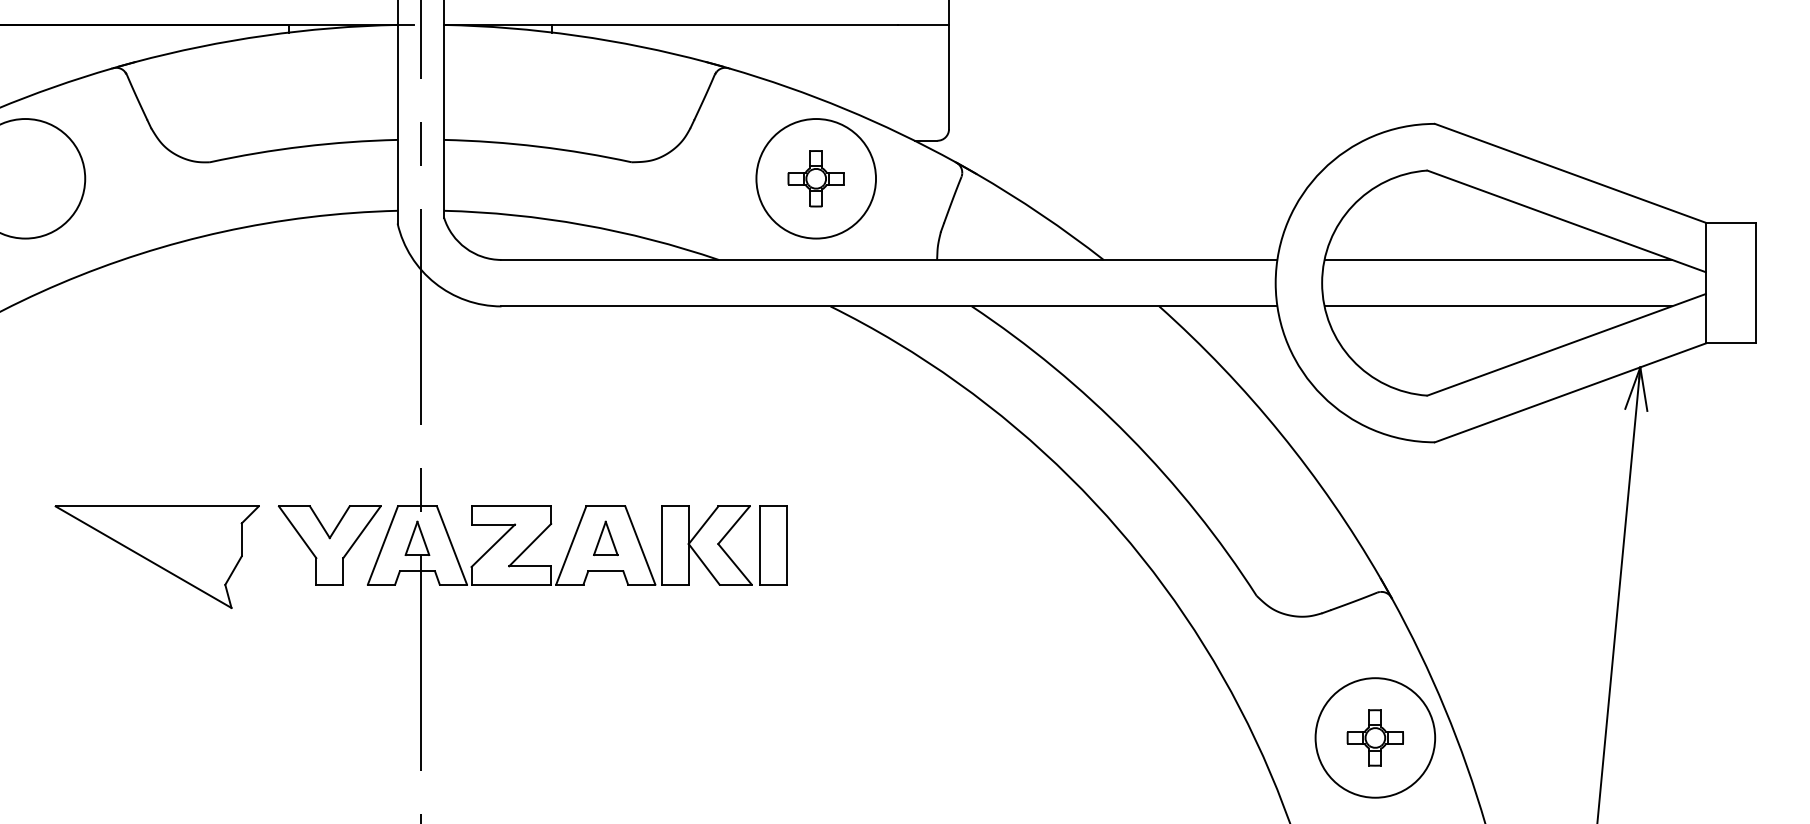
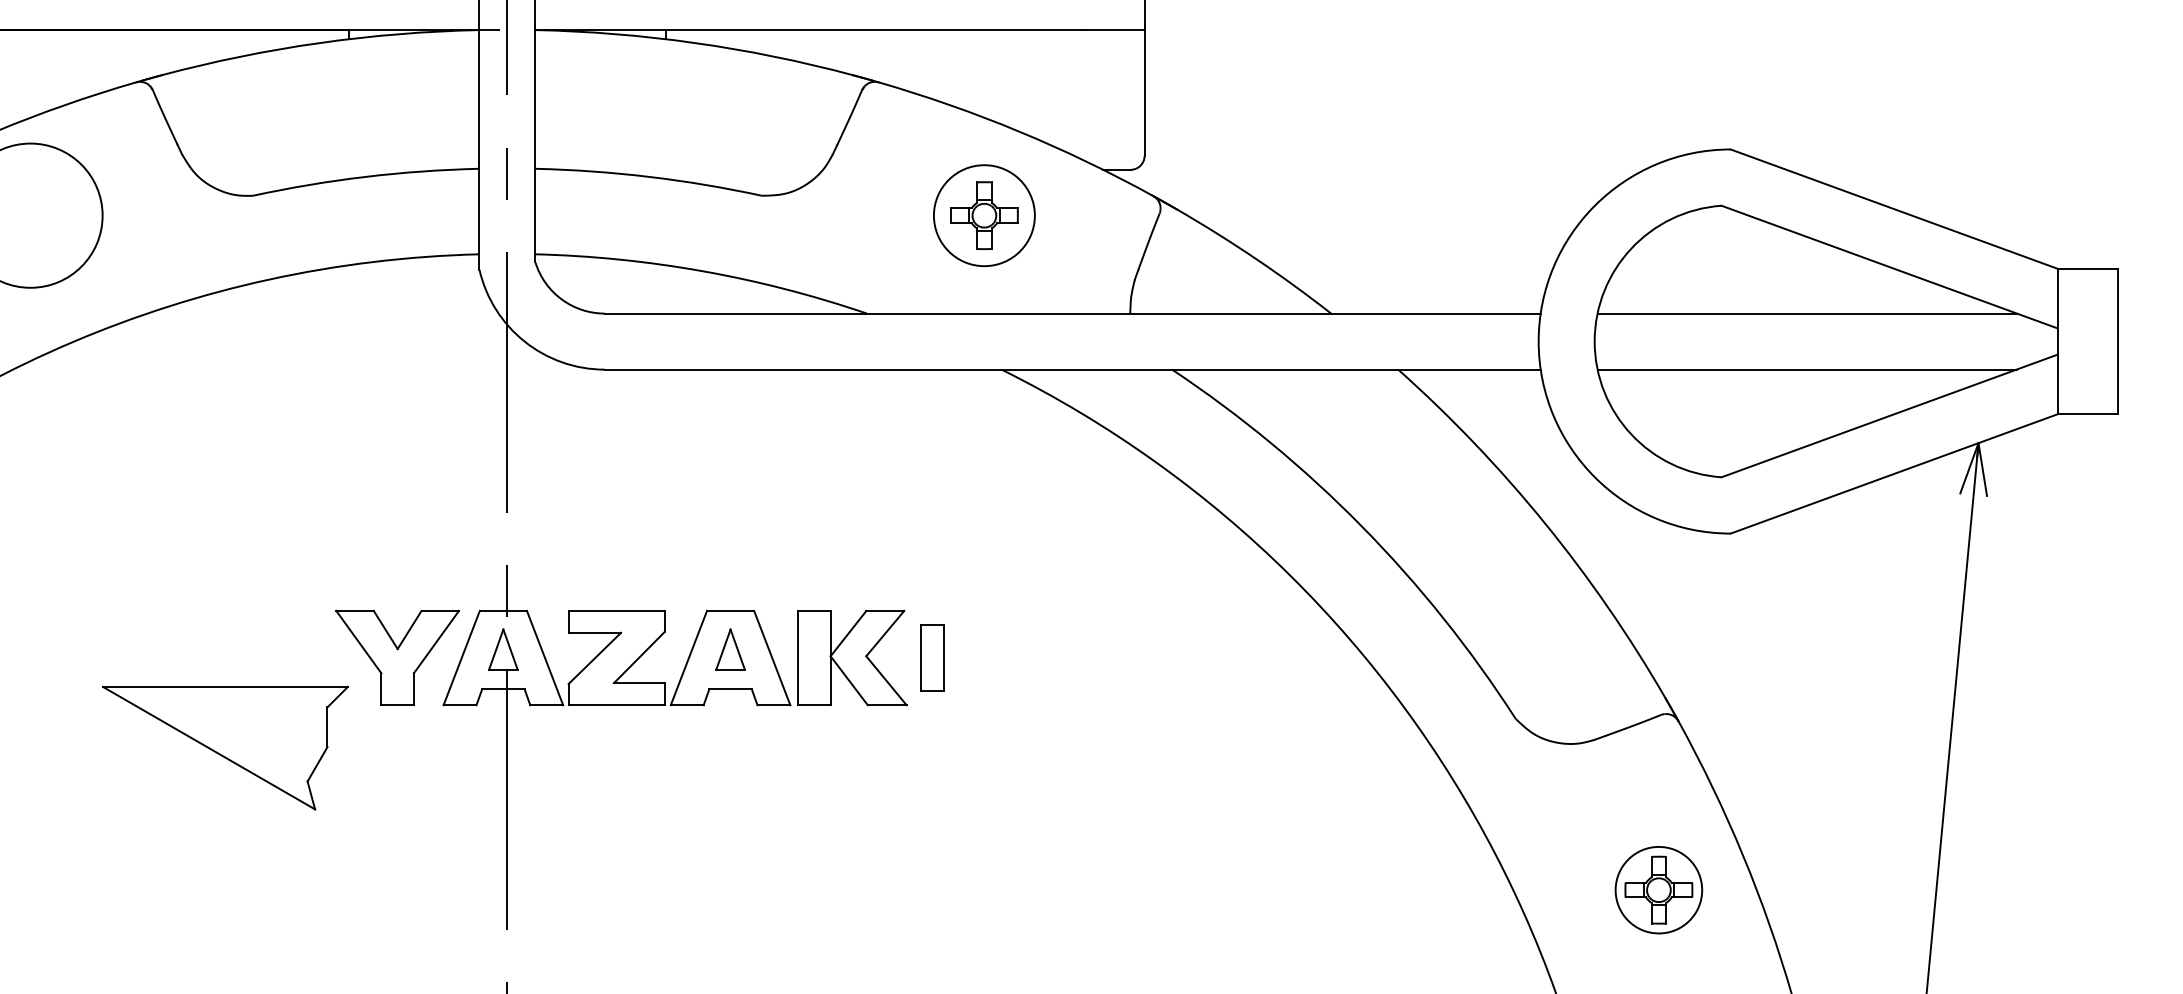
circle: (816, 178) -> (984, 215), size x0.7
part: (773, 545) -> (932, 657), size x0.7
part: (157, 556) -> (225, 747), moved
circle: (1375, 738) -> (1658, 890), size x0.6

